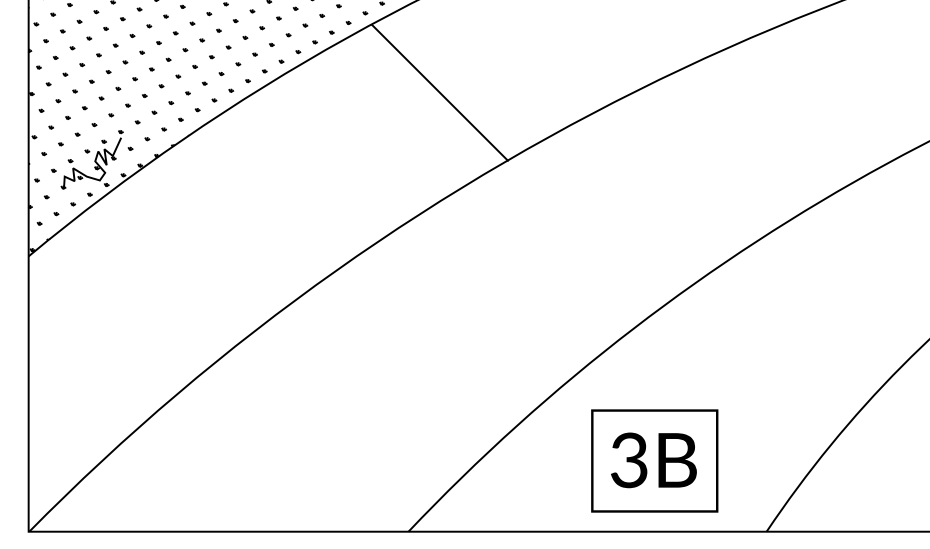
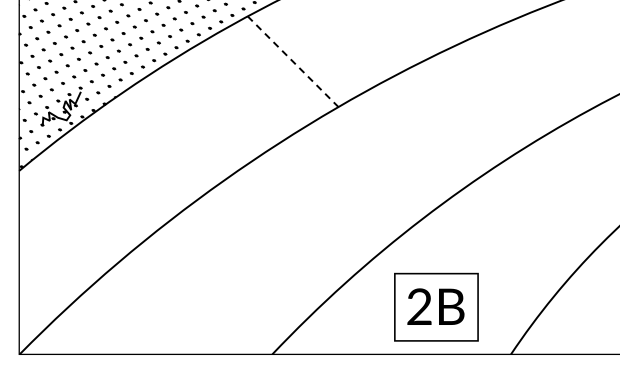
line: (440, 93) -> (293, 62), solid -> dashed
text: (629, 461) -> (419, 307), 3B -> 2B

